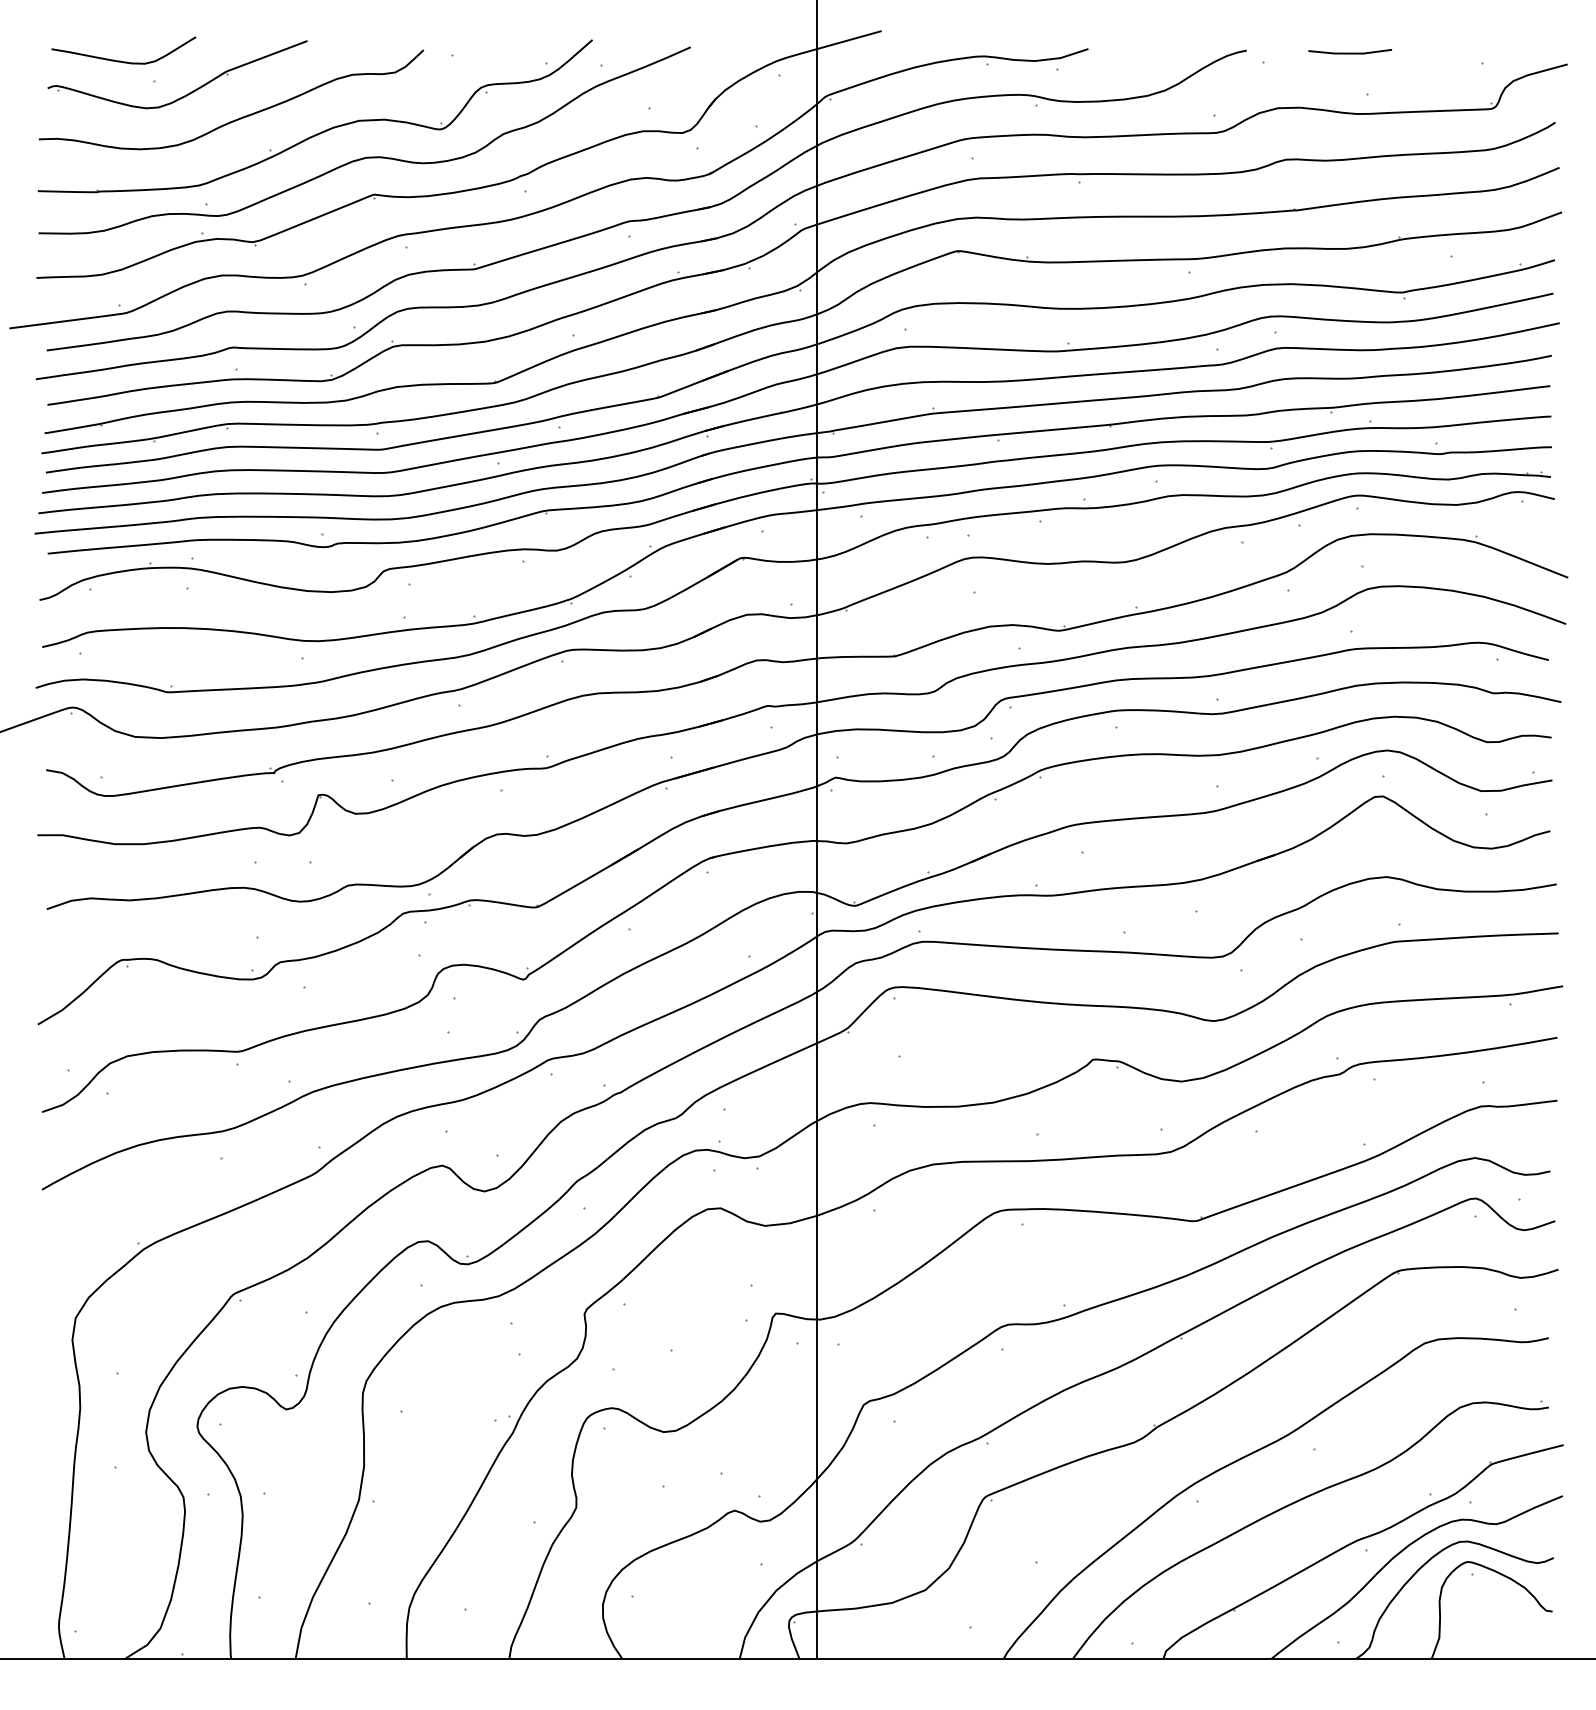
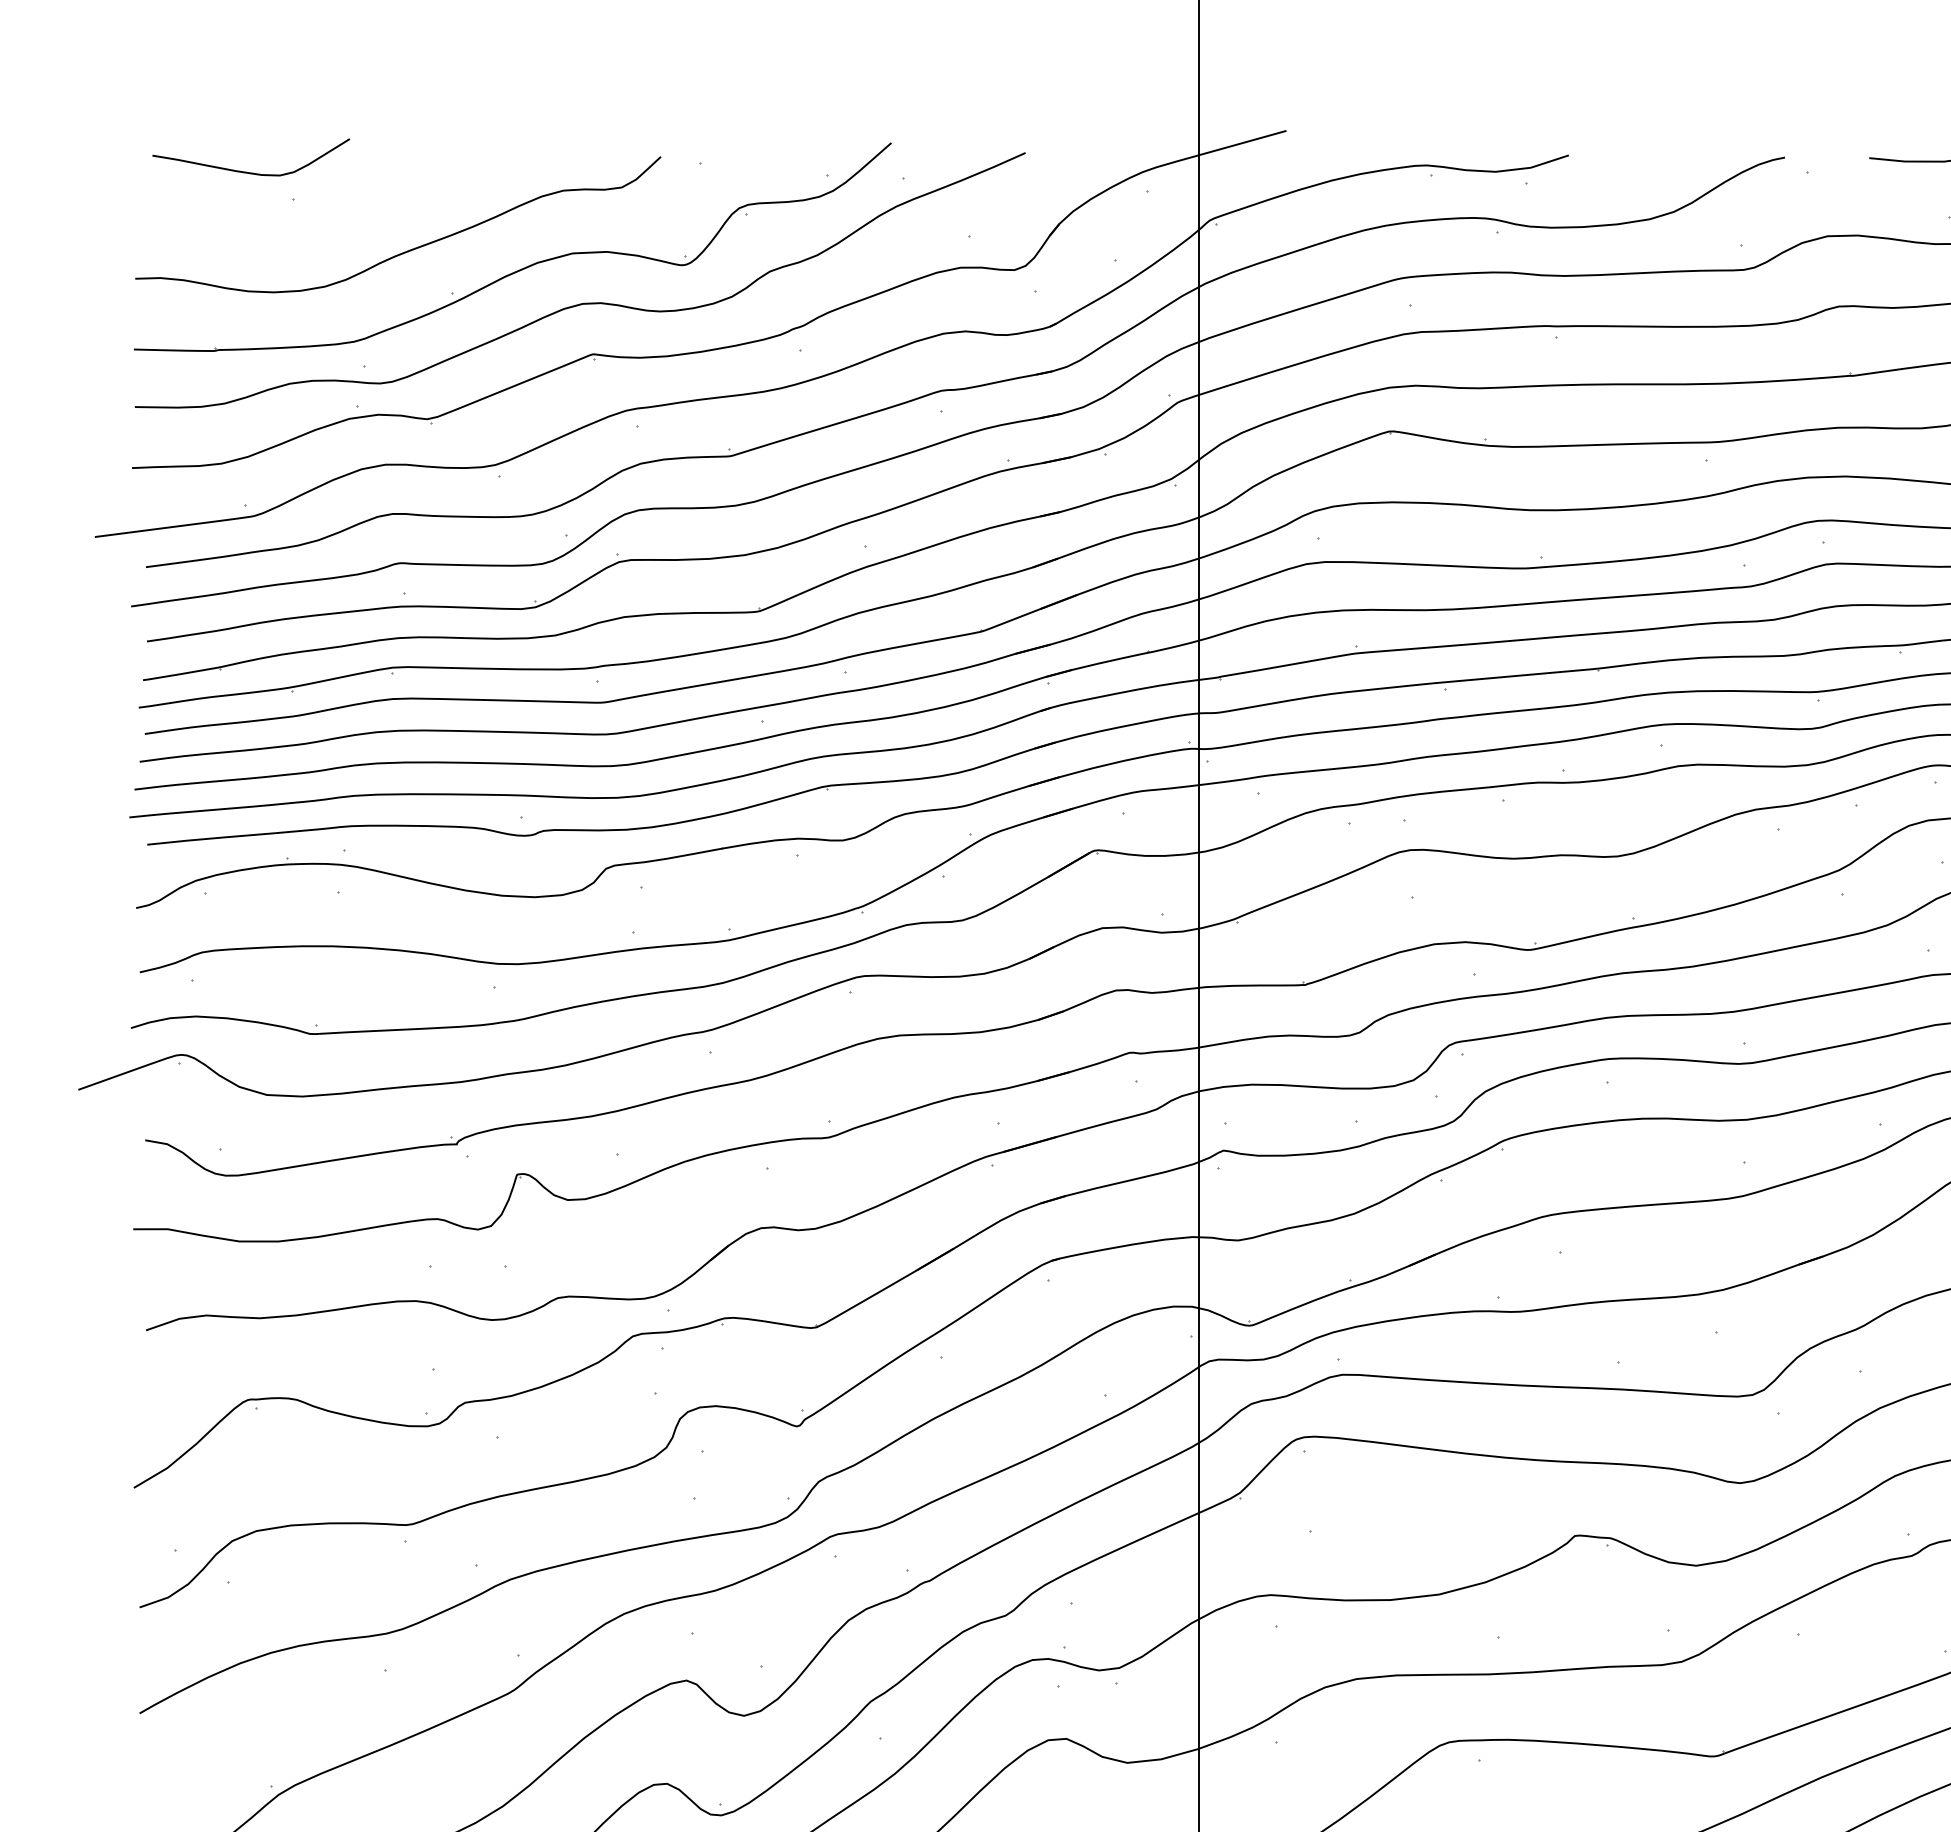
part: (187, 93) -> (338, 216), removed

